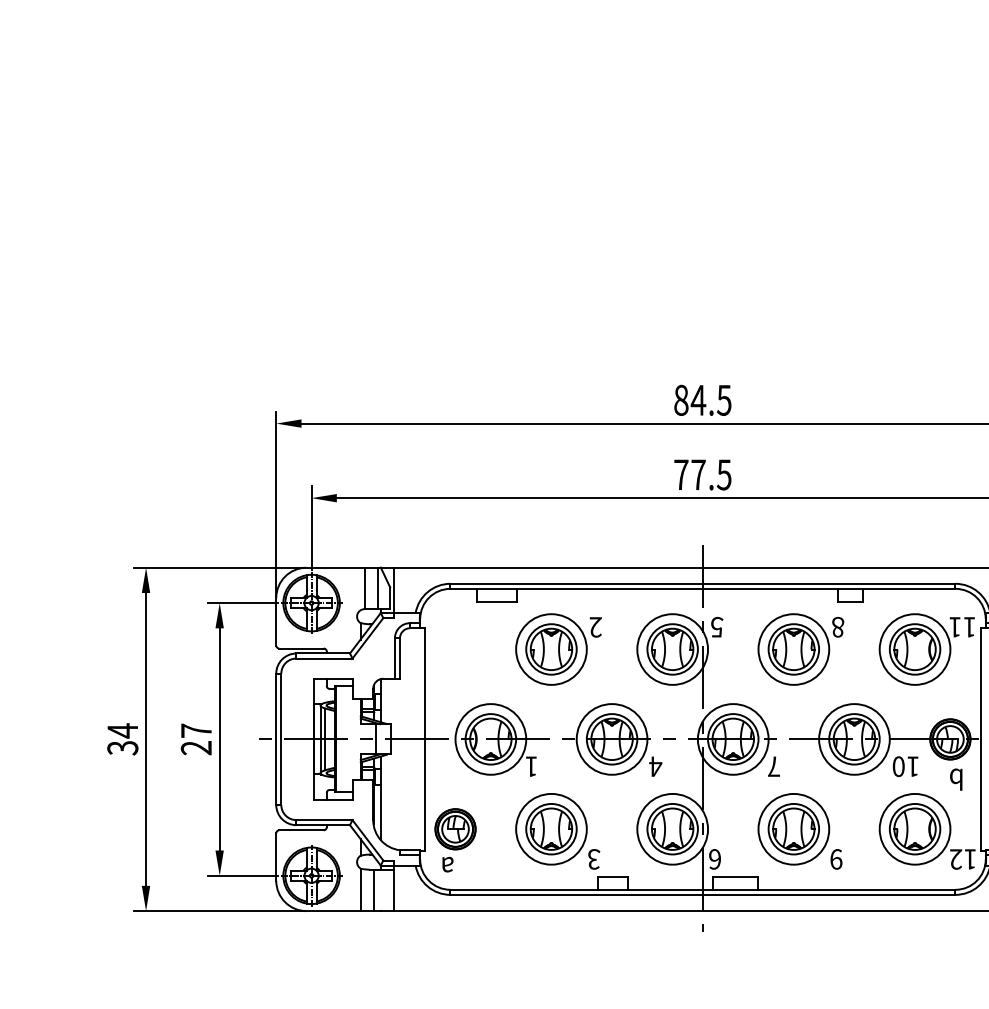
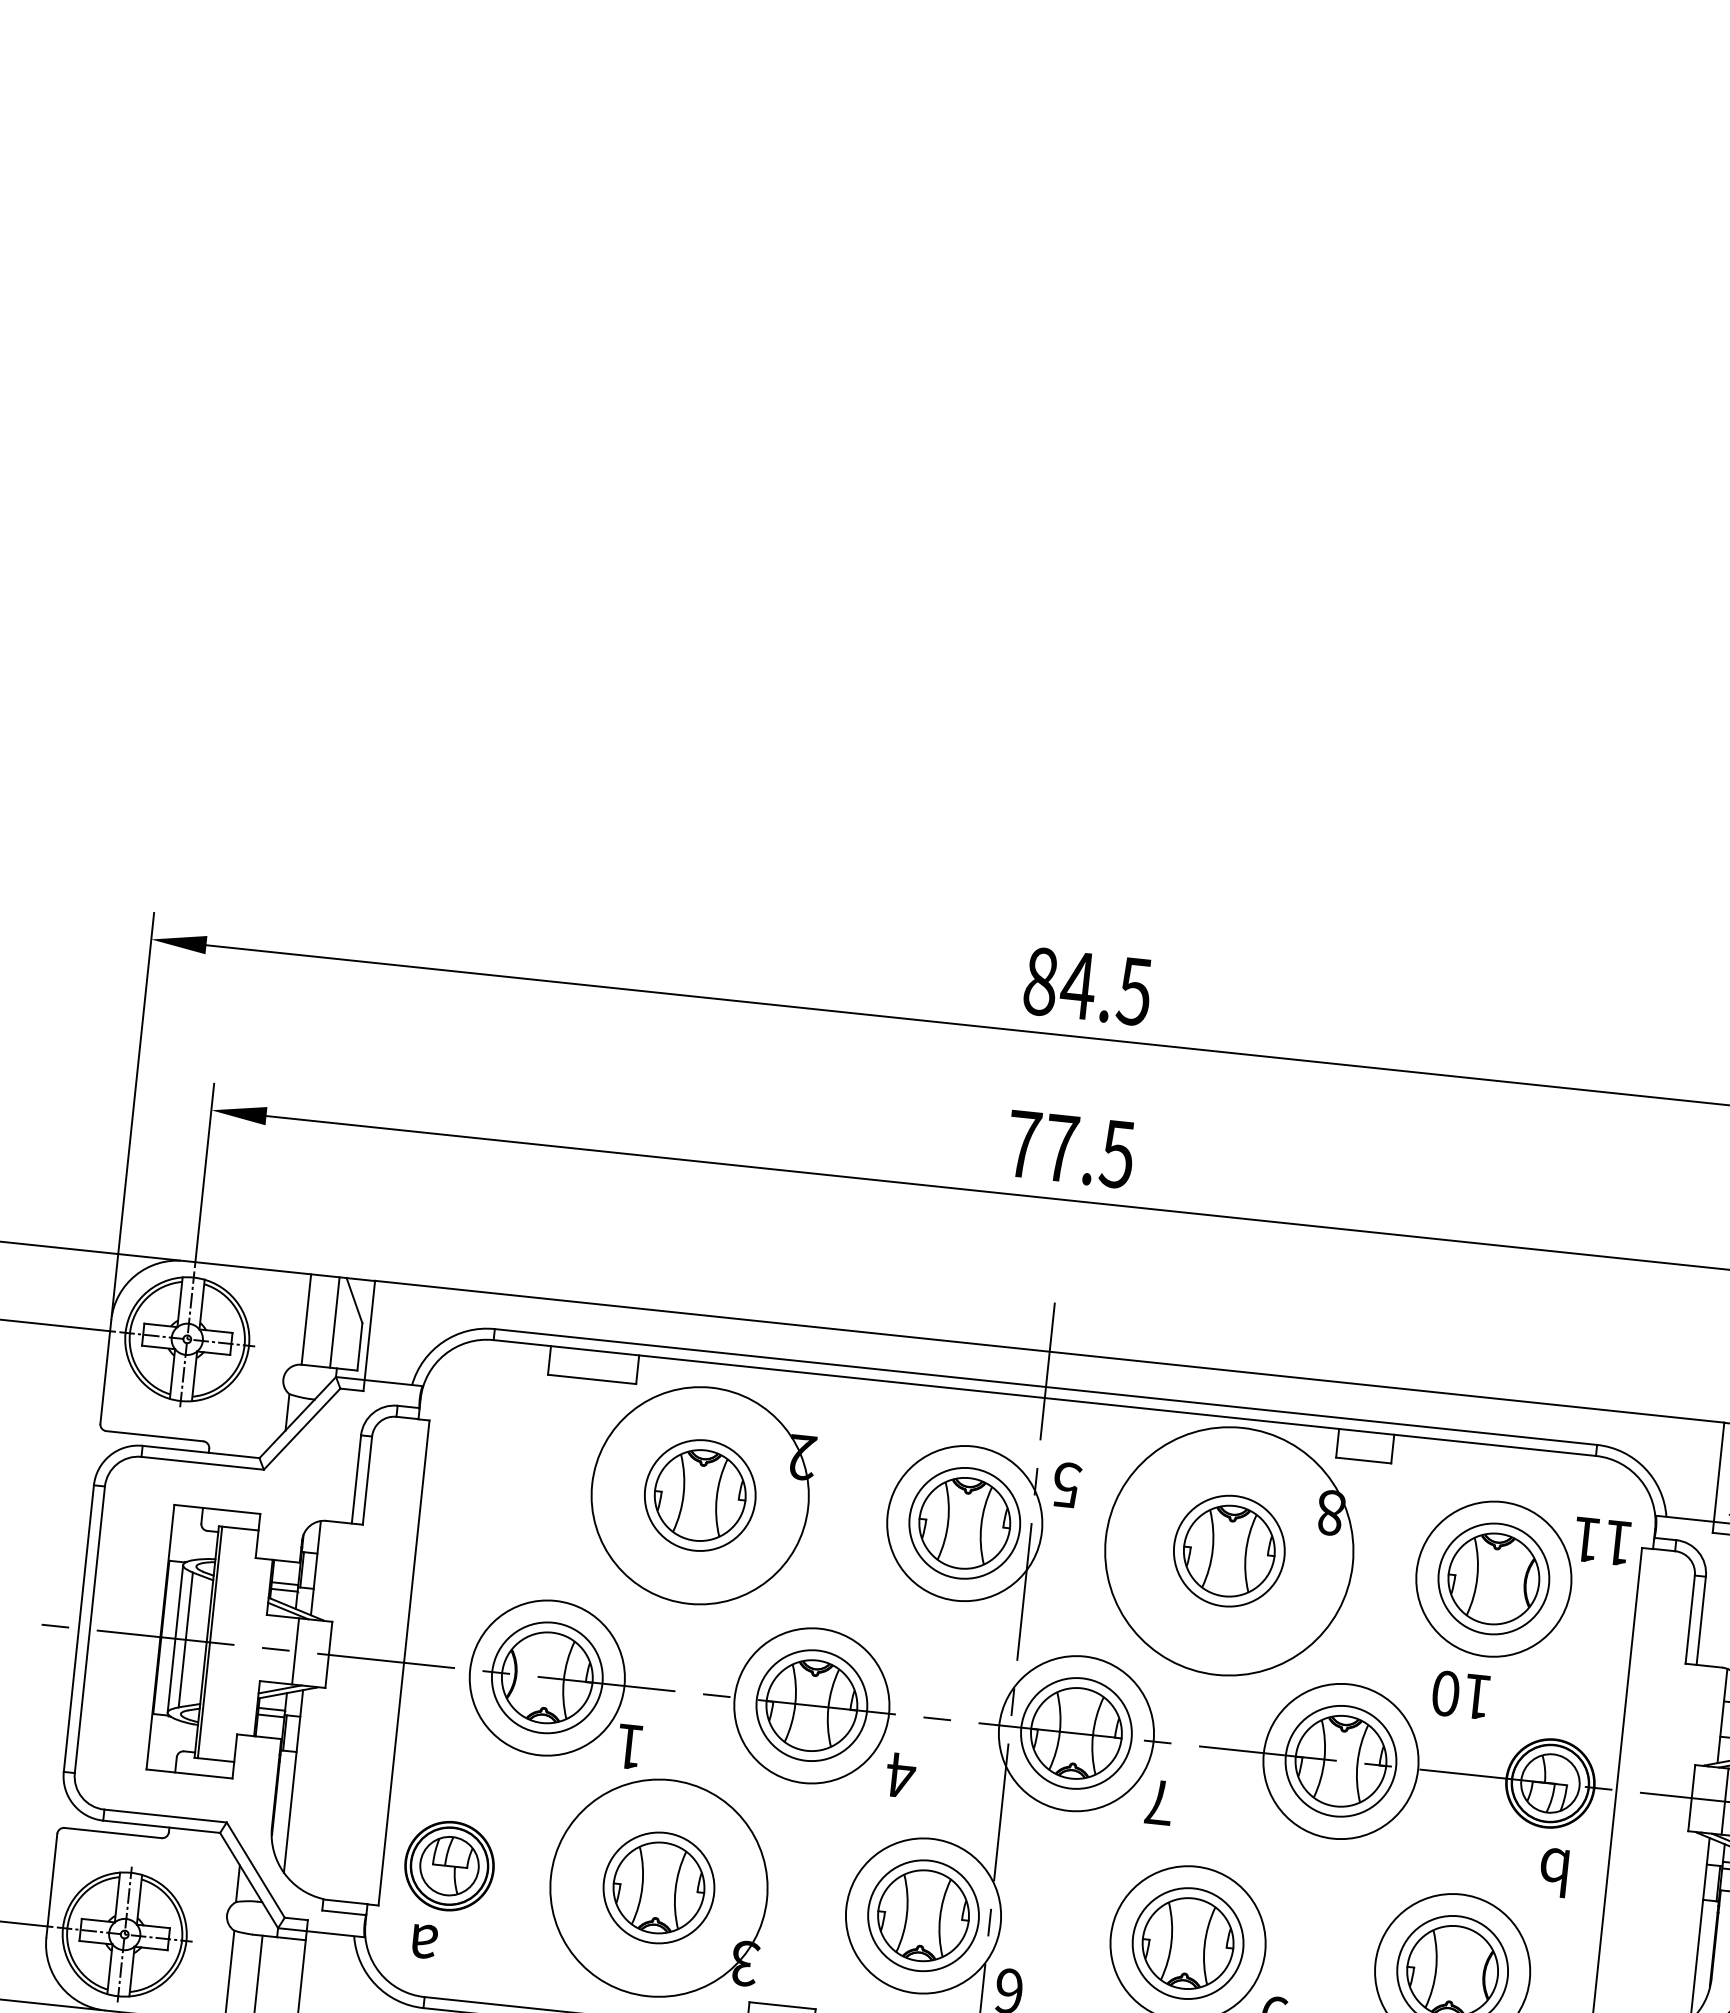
circle: (551, 649) -> (700, 1495), size x1.4
circle: (793, 649) -> (1228, 1551), size x1.6
text: (905, 766) -> (1460, 1694), moved
circle: (551, 828) -> (659, 1886), size x1.4

